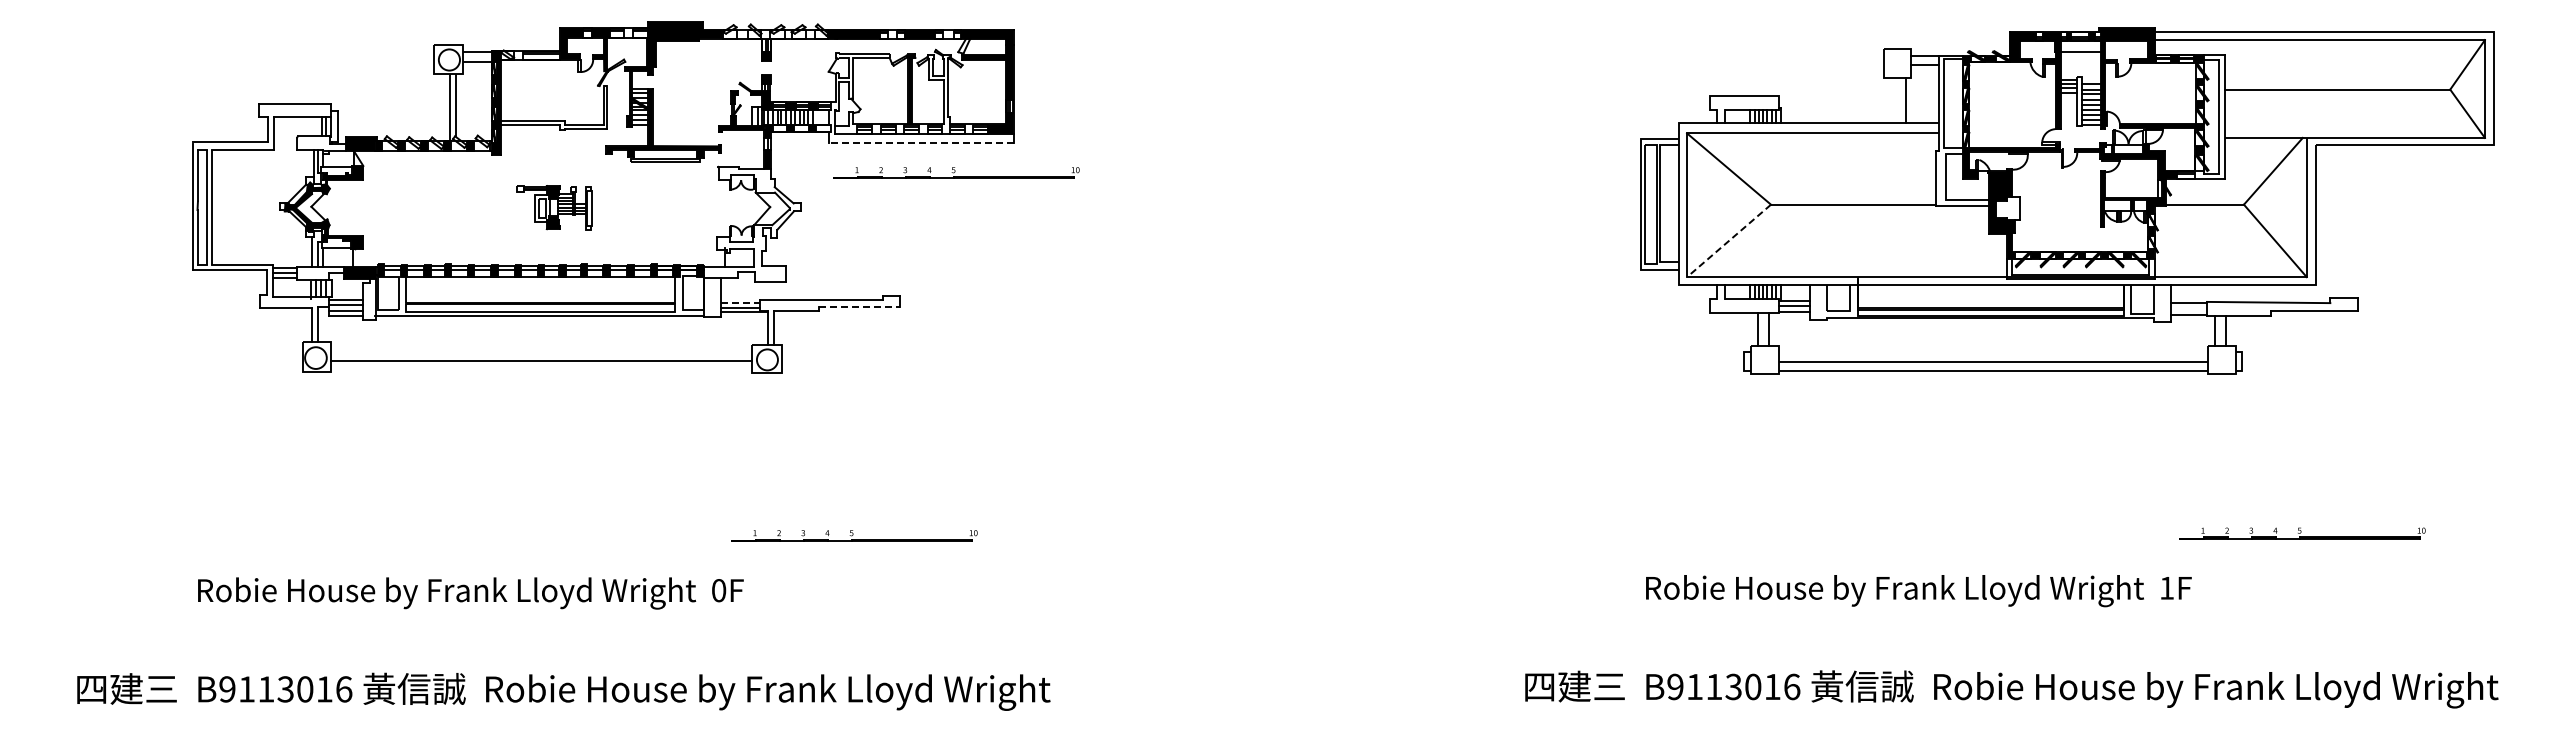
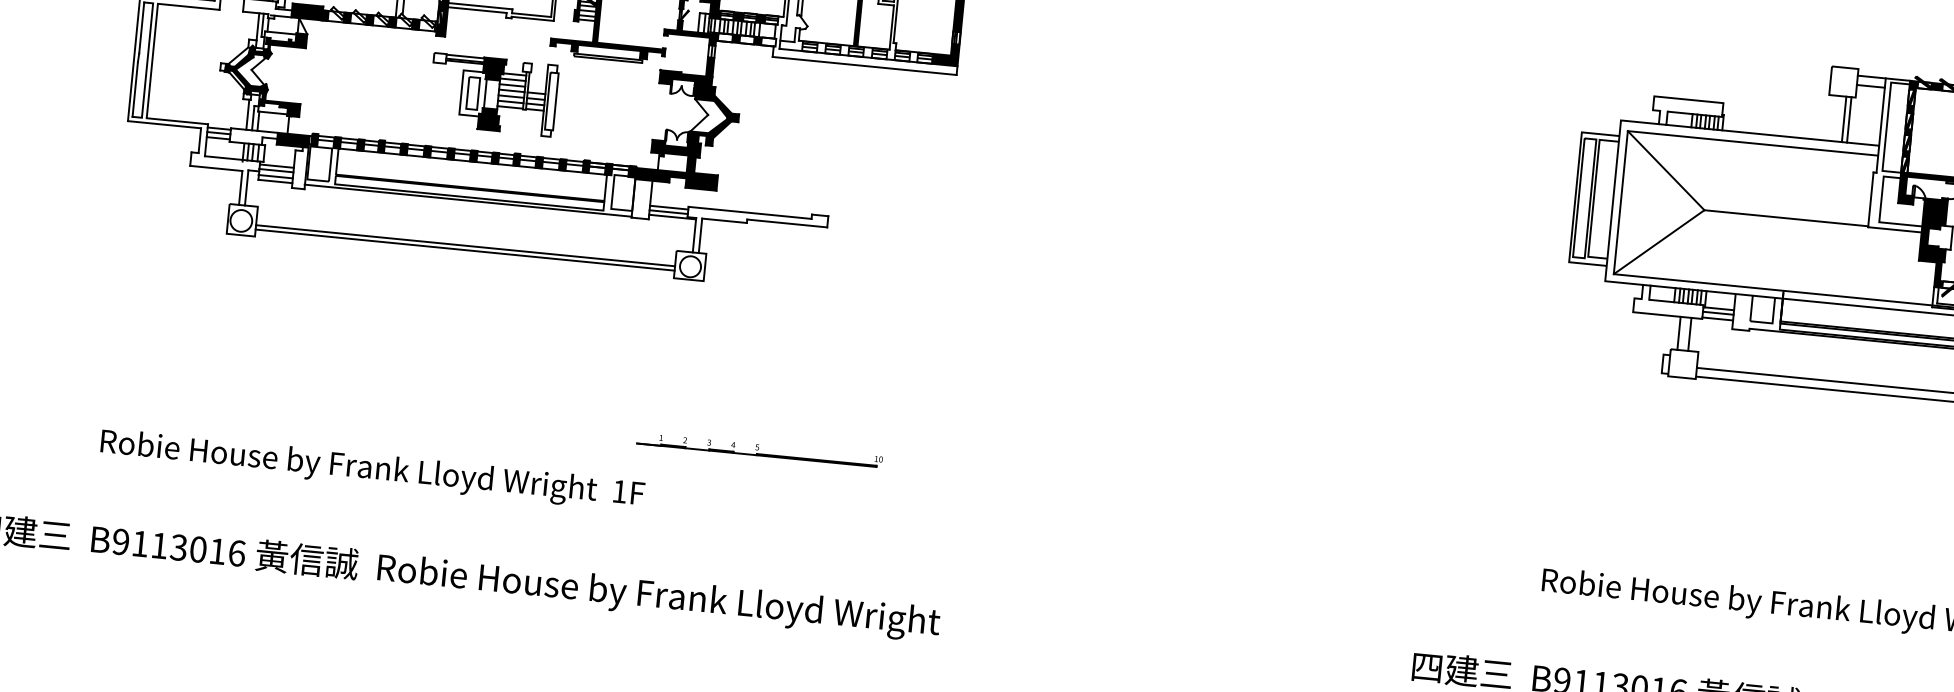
line: (1901, 100) -> (1844, 119), added
line: (920, 143) -> (863, 66), dashed -> solid
part: (956, 172) -> (896, 98), removed
part: (554, 207) -> (493, 94), size x1.67
fill: (752, 224) -> (688, 130), added
line: (1728, 241) -> (1658, 242), dashed -> solid
line: (740, 303) -> (669, 208), dashed -> solid
line: (859, 307) -> (787, 223), dashed -> solid
line: (541, 365) -> (465, 250), added
text: (719, 590) -> (620, 491), 0F -> 1F

